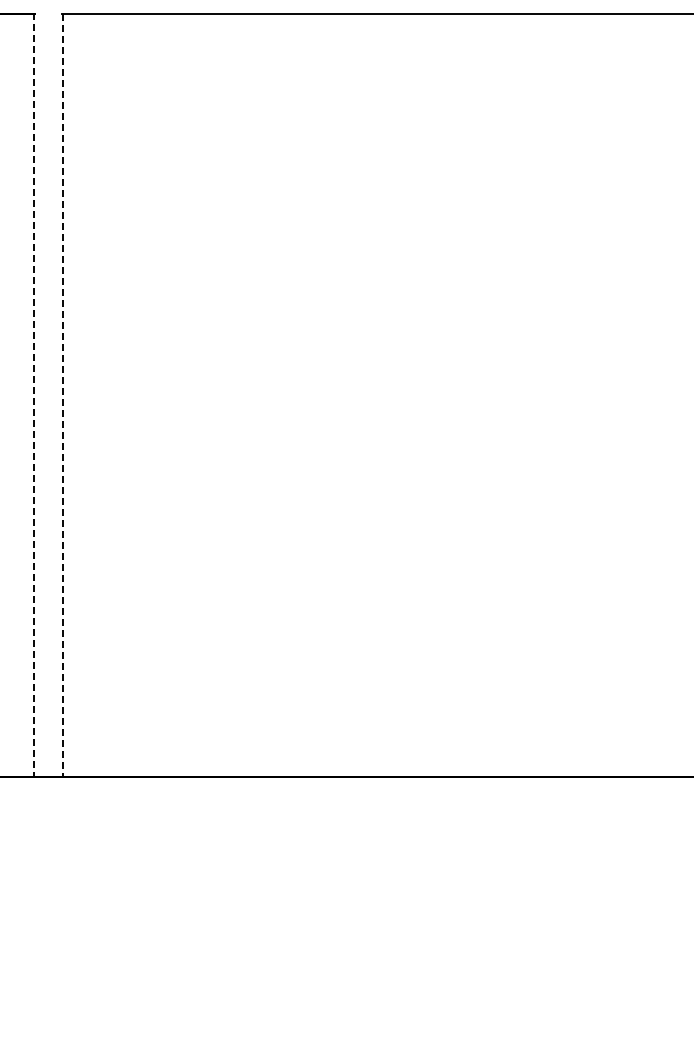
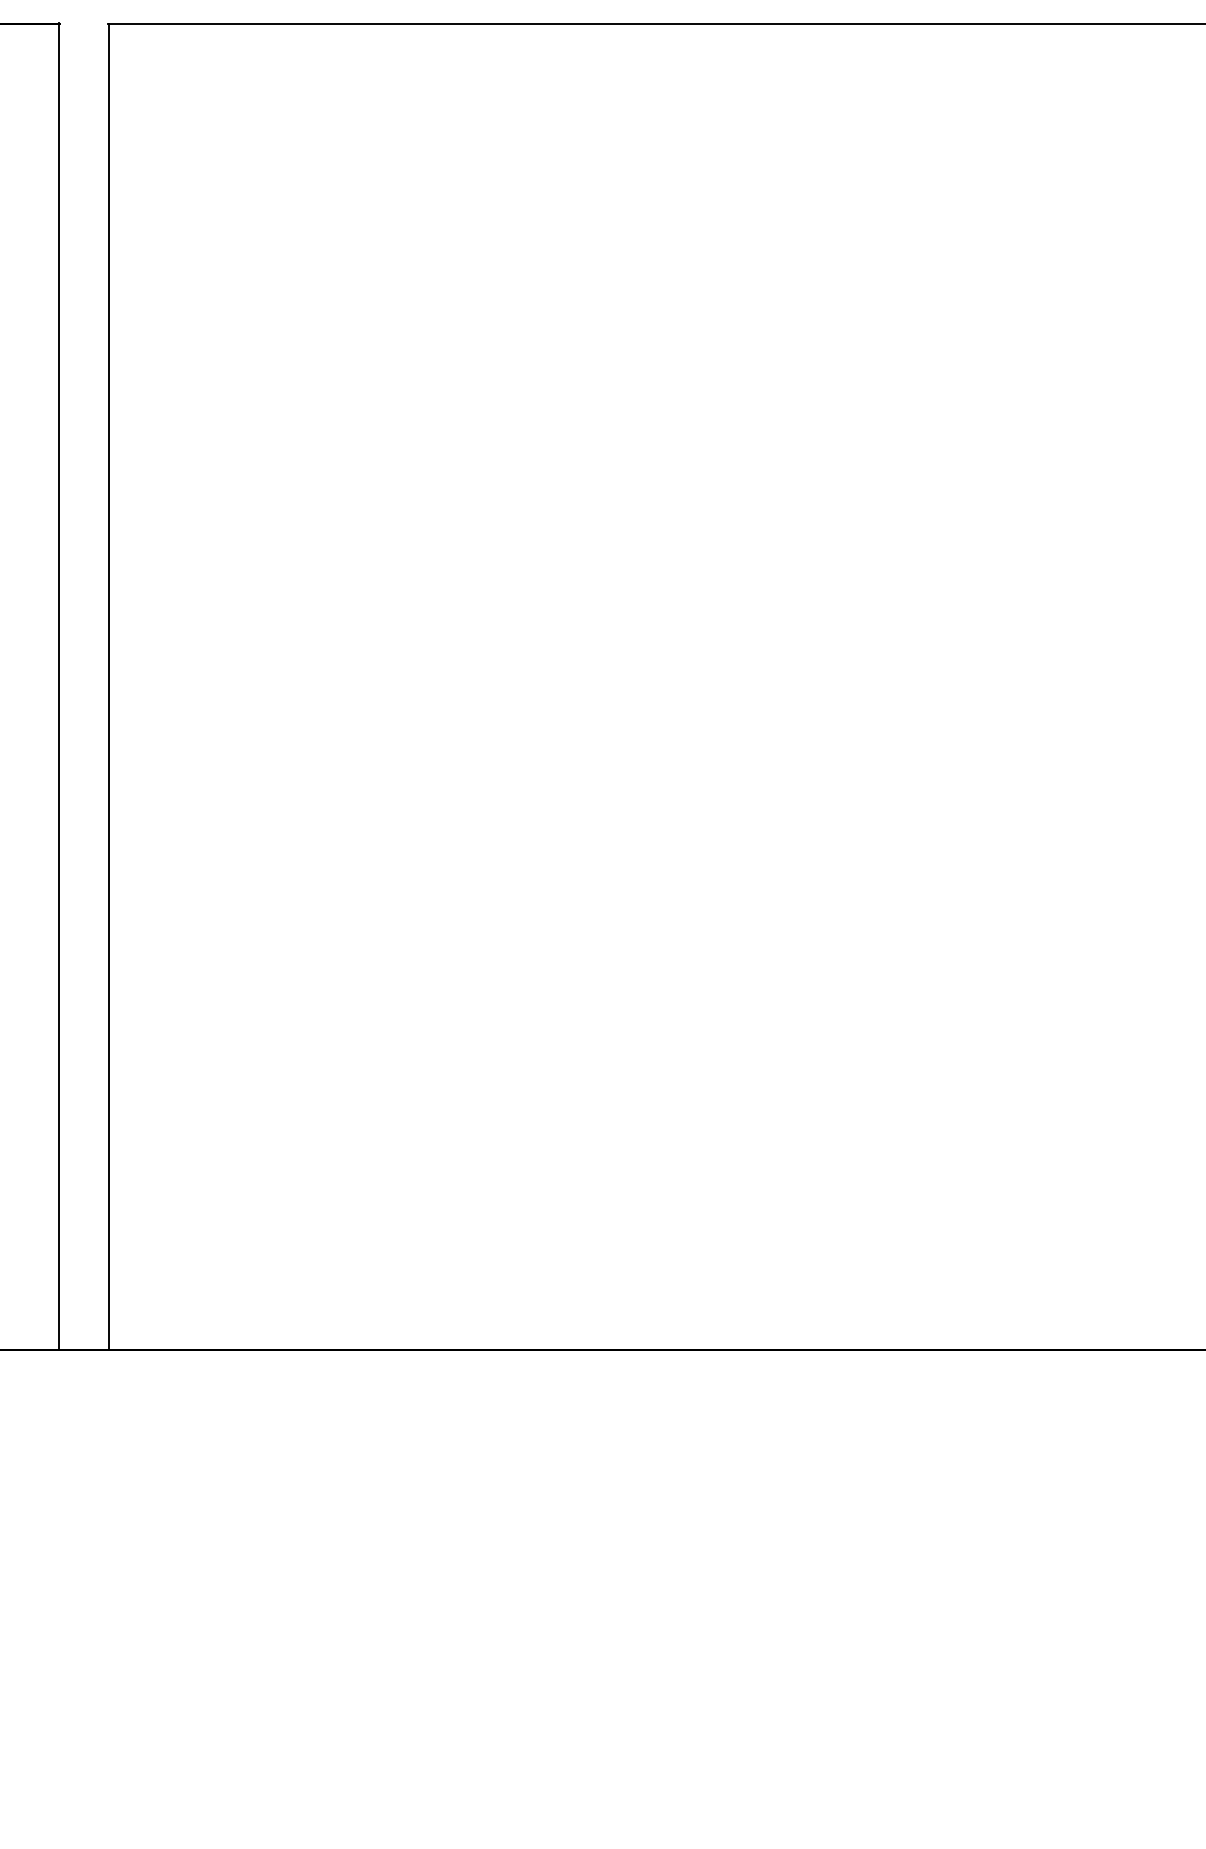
line: (33, 395) -> (58, 687), dashed -> solid
line: (62, 395) -> (108, 687), dashed -> solid

